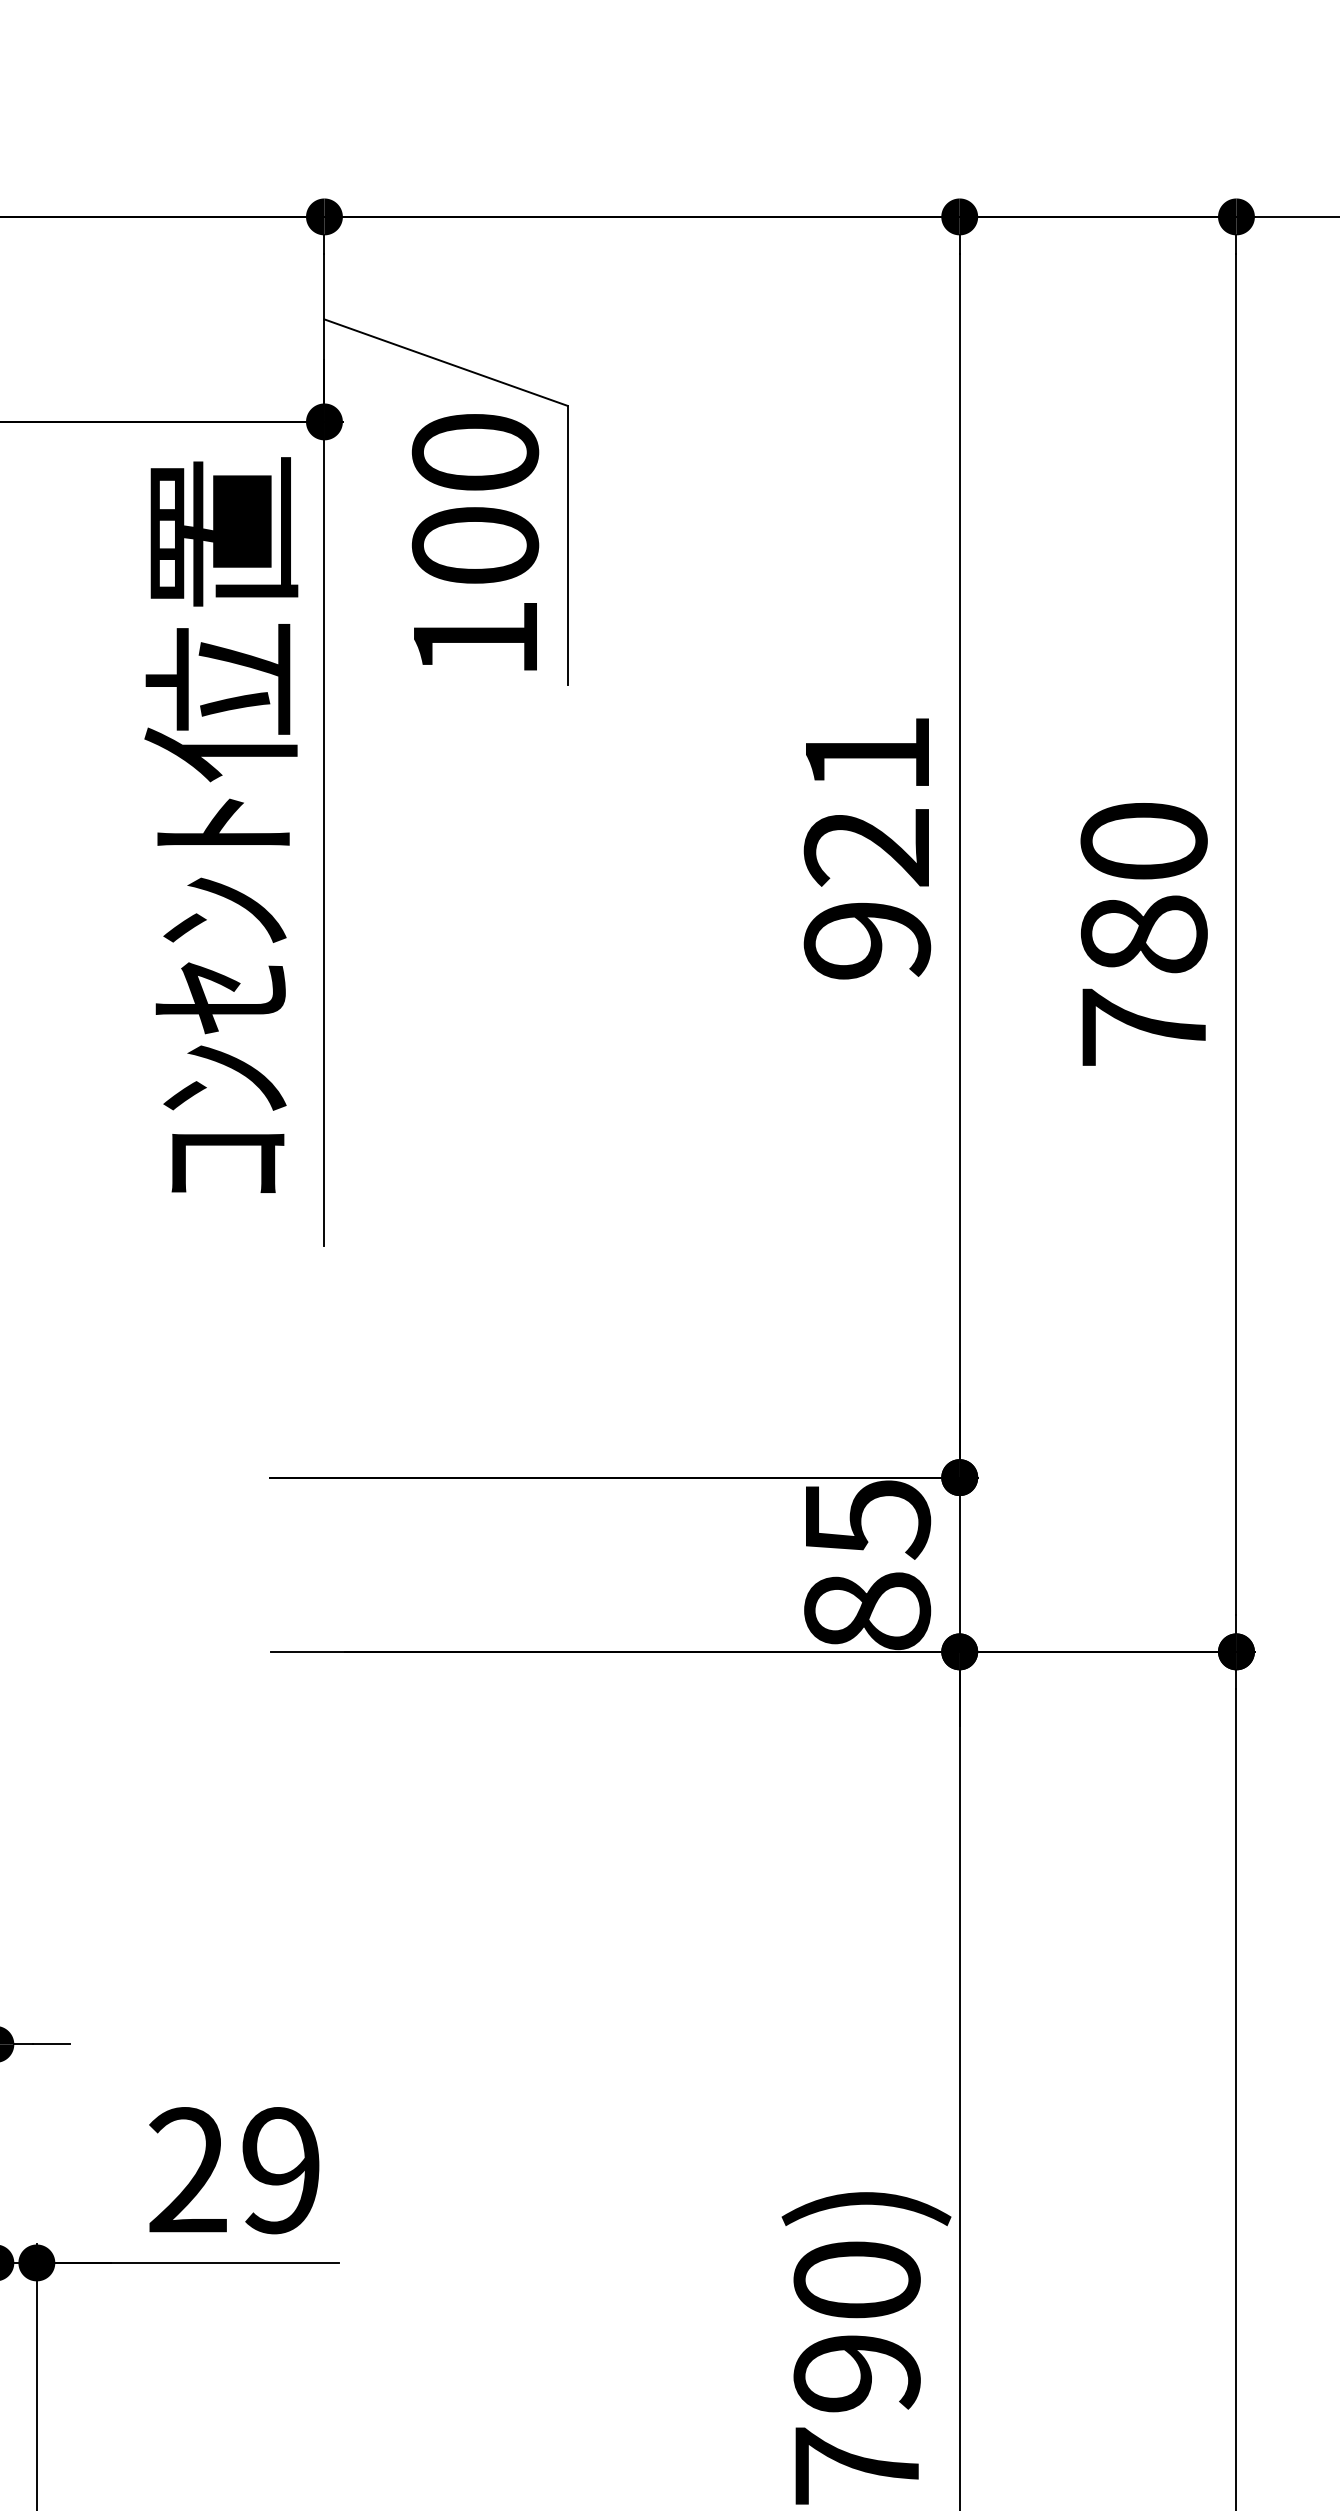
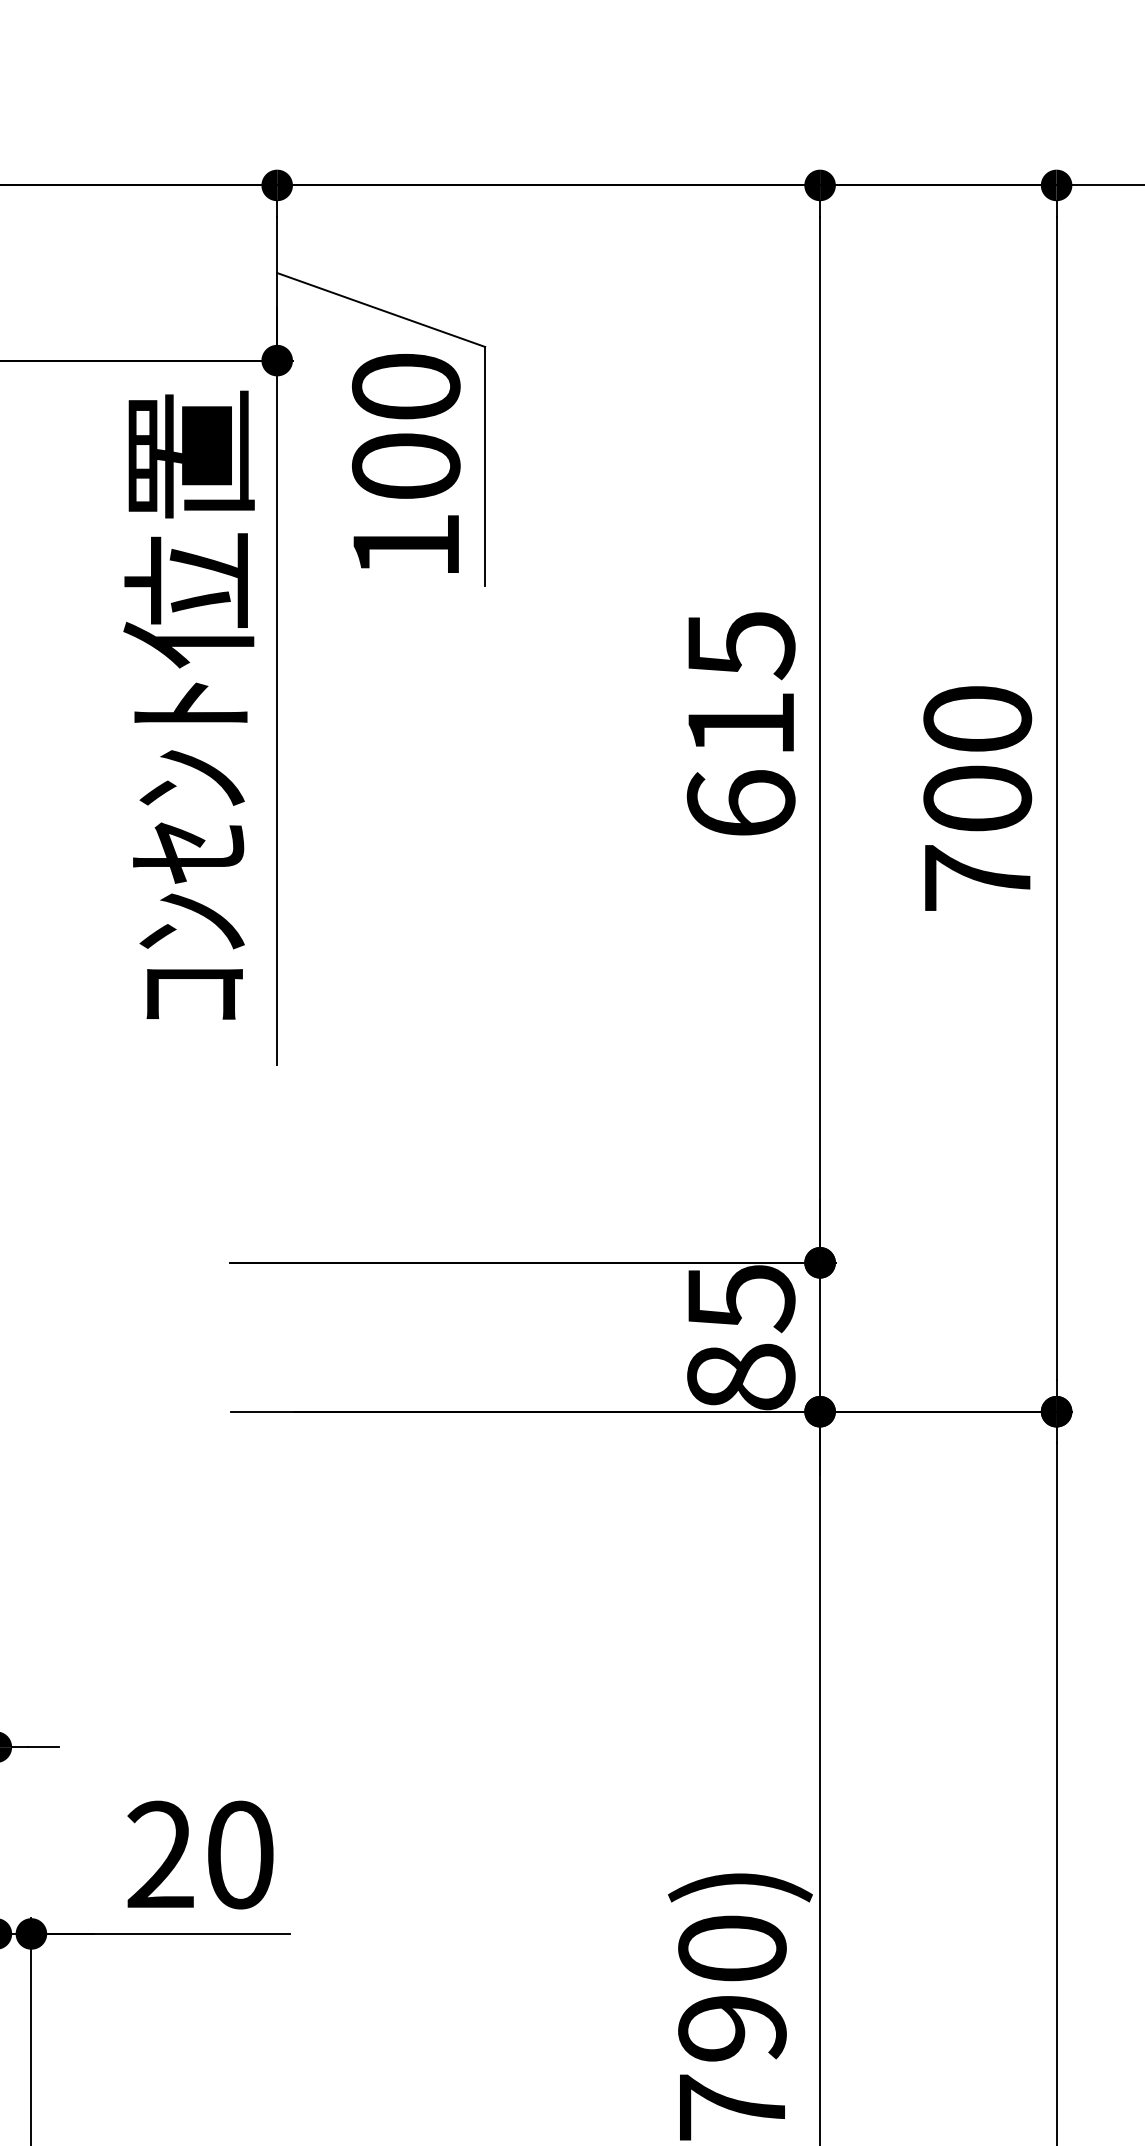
text: (867, 847) -> (741, 724), 921 -> 615
text: (1143, 934) -> (977, 798), 780 -> 700
text: (281, 2170) -> (240, 1854), 29 -> 20

